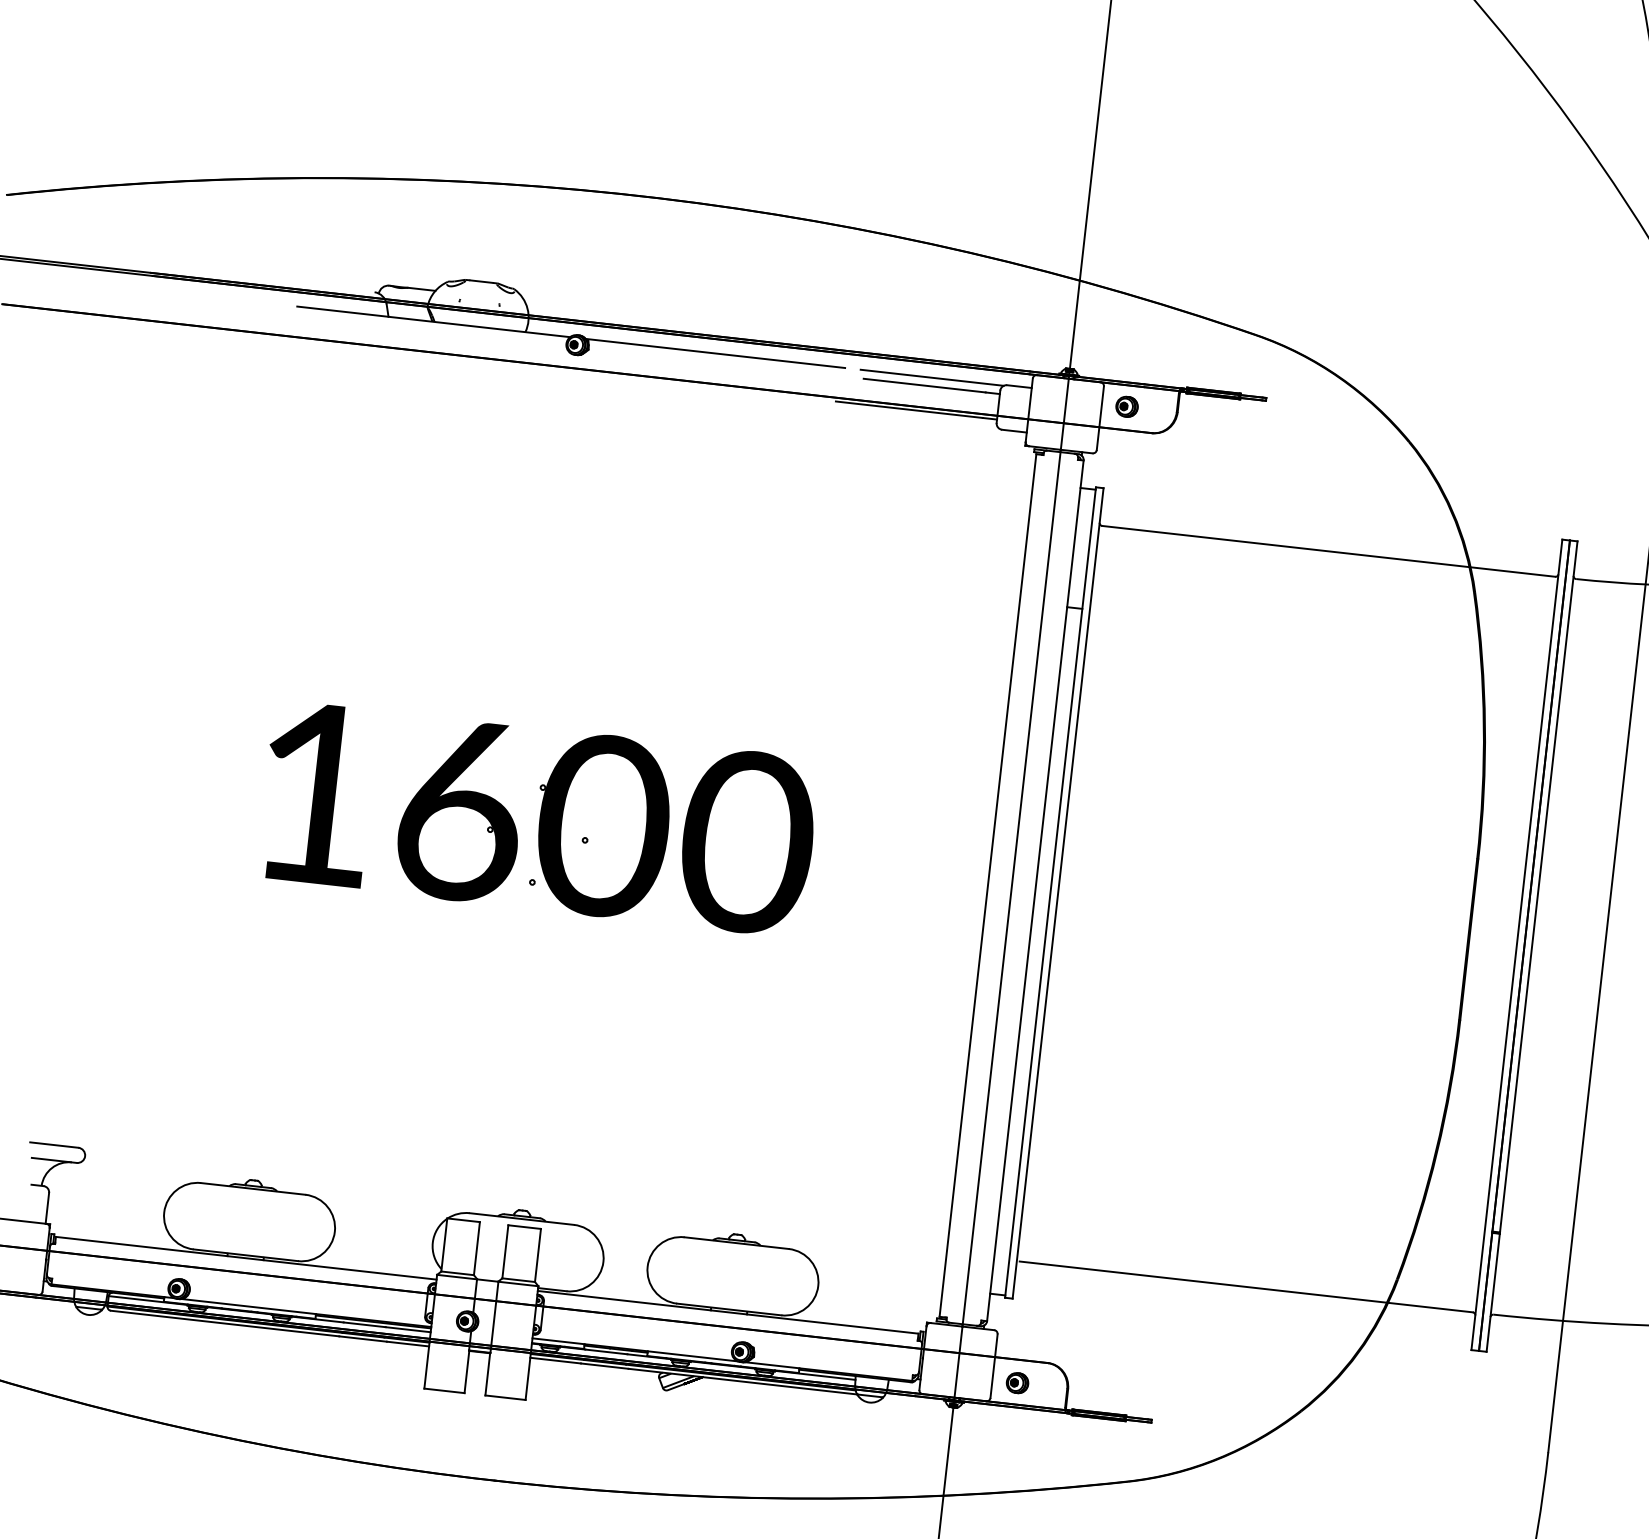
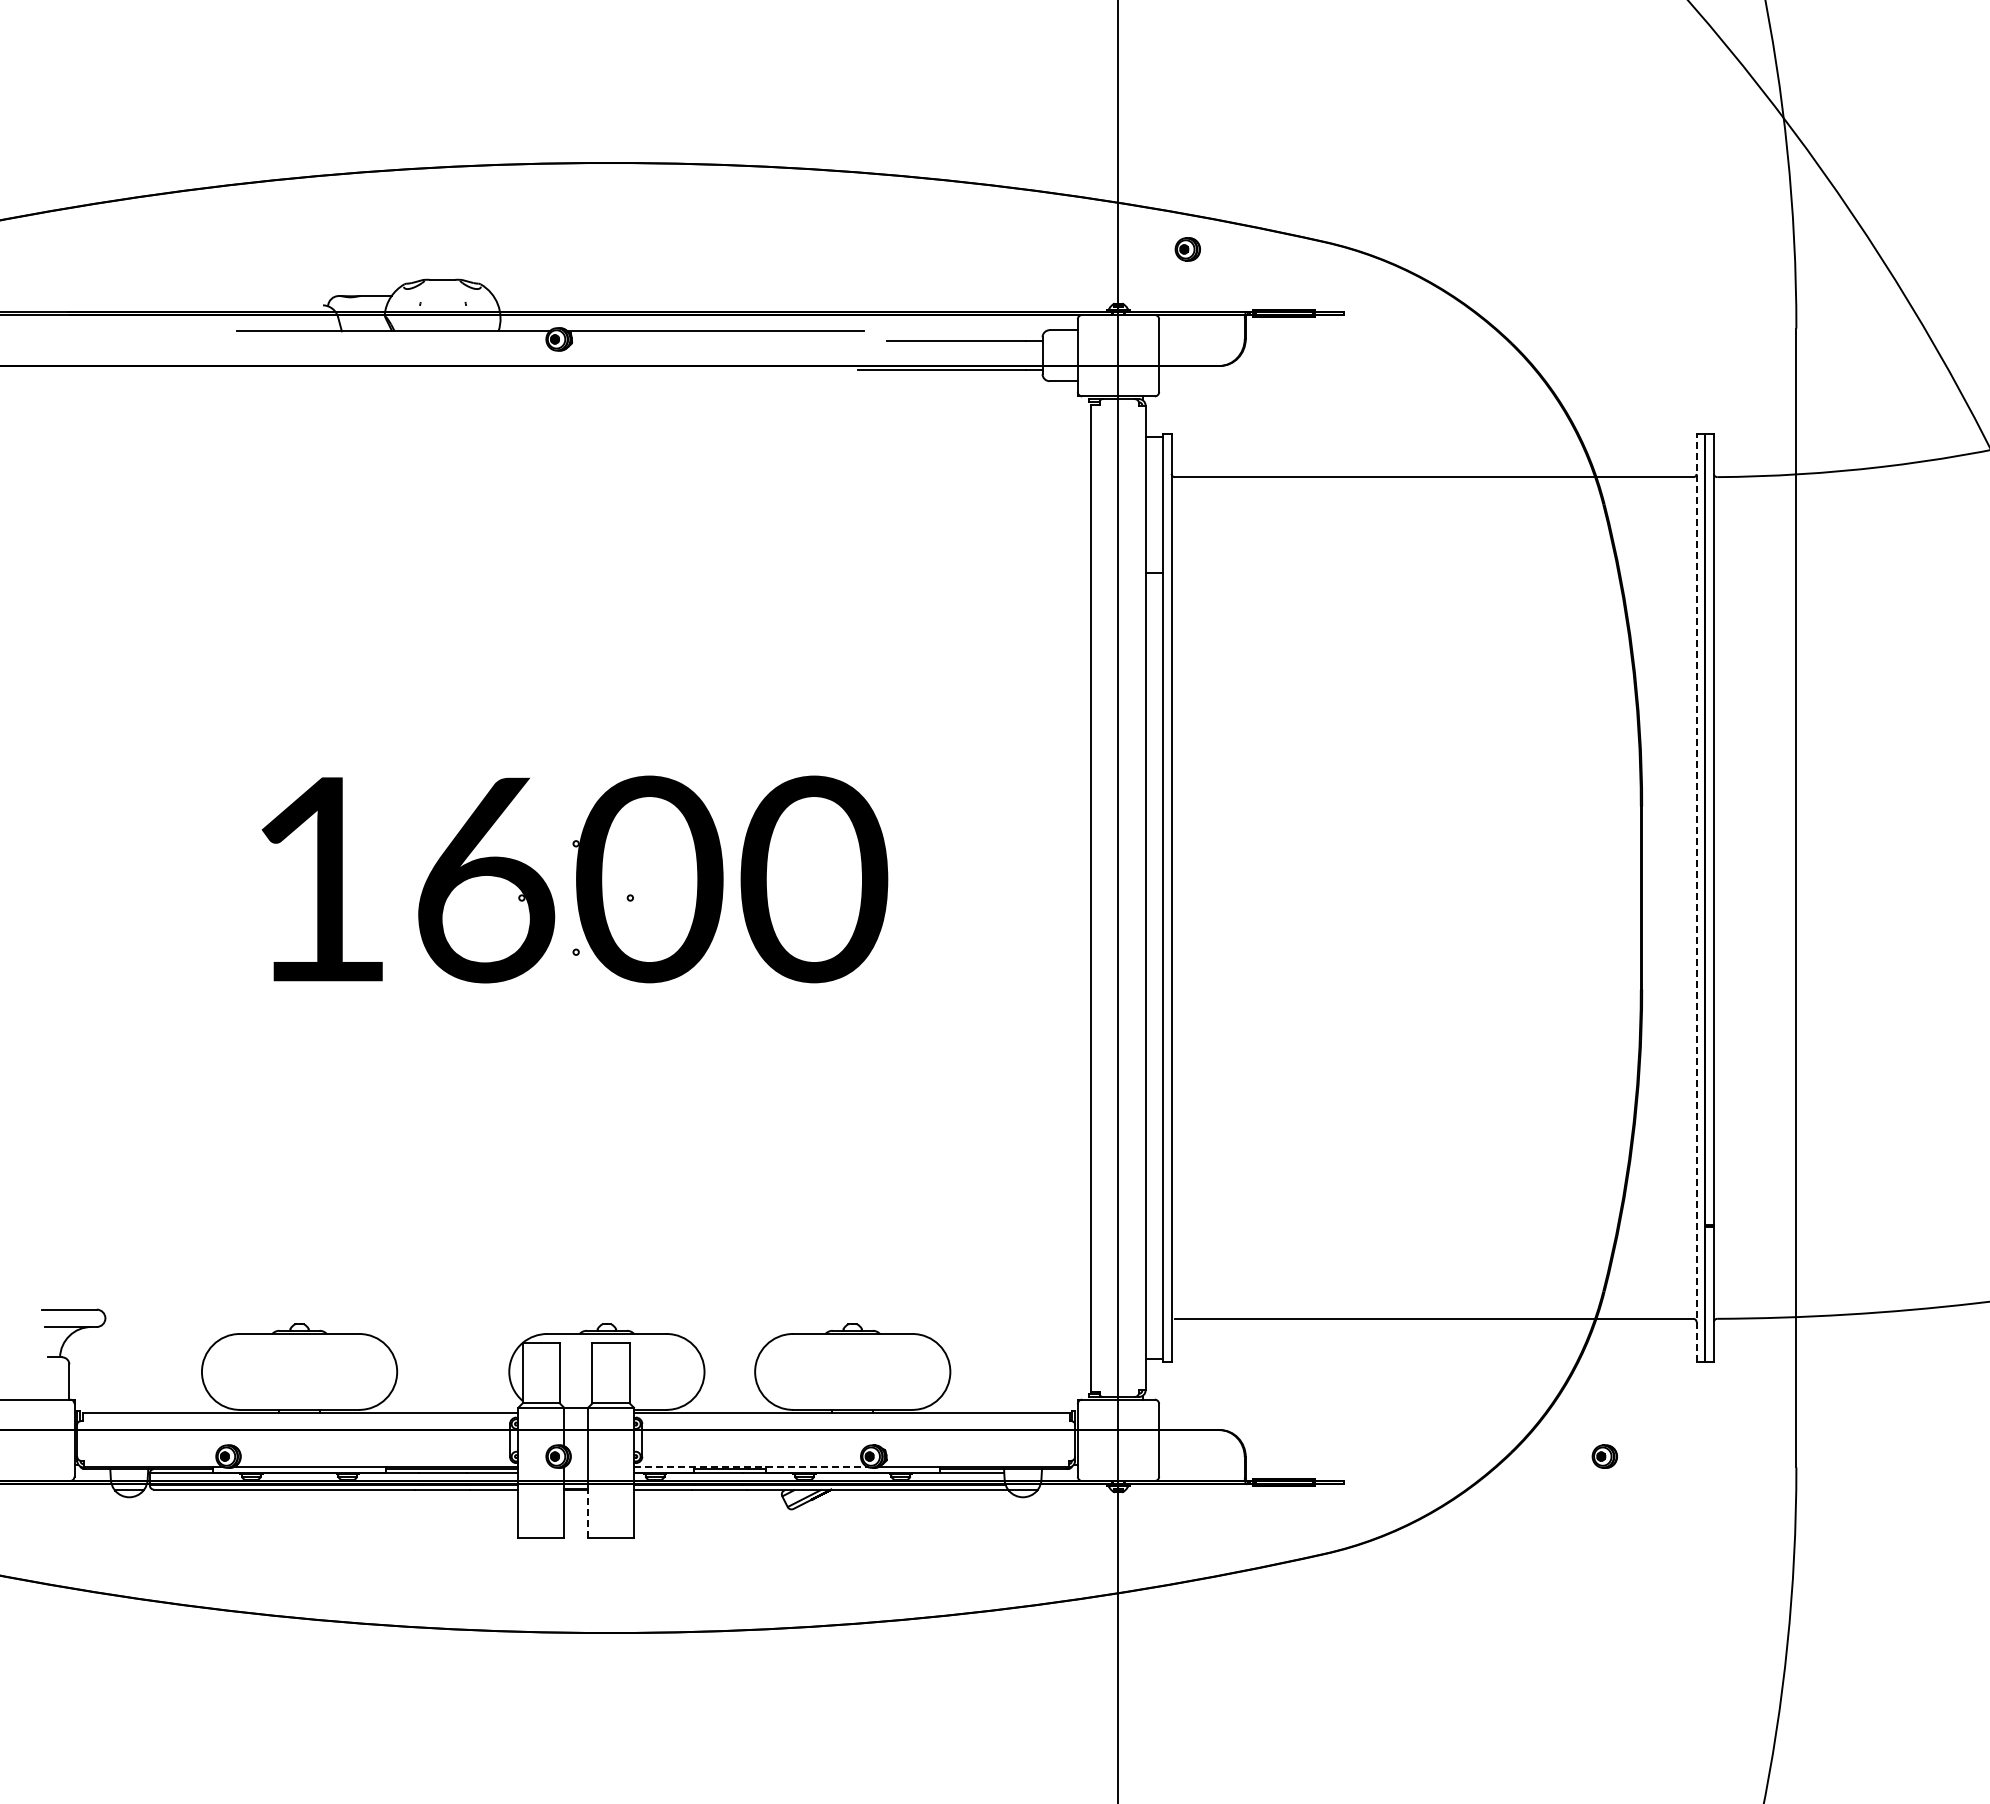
line: (931, 377) -> (963, 331), removed
part: (1126, 406) -> (1187, 249), moved
line: (1516, 945) -> (1696, 898), solid -> dashed
line: (636, 1350) -> (752, 1467), solid -> dashed
line: (488, 1374) -> (588, 1513), solid -> dashed
part: (1017, 1383) -> (1604, 1456), moved

